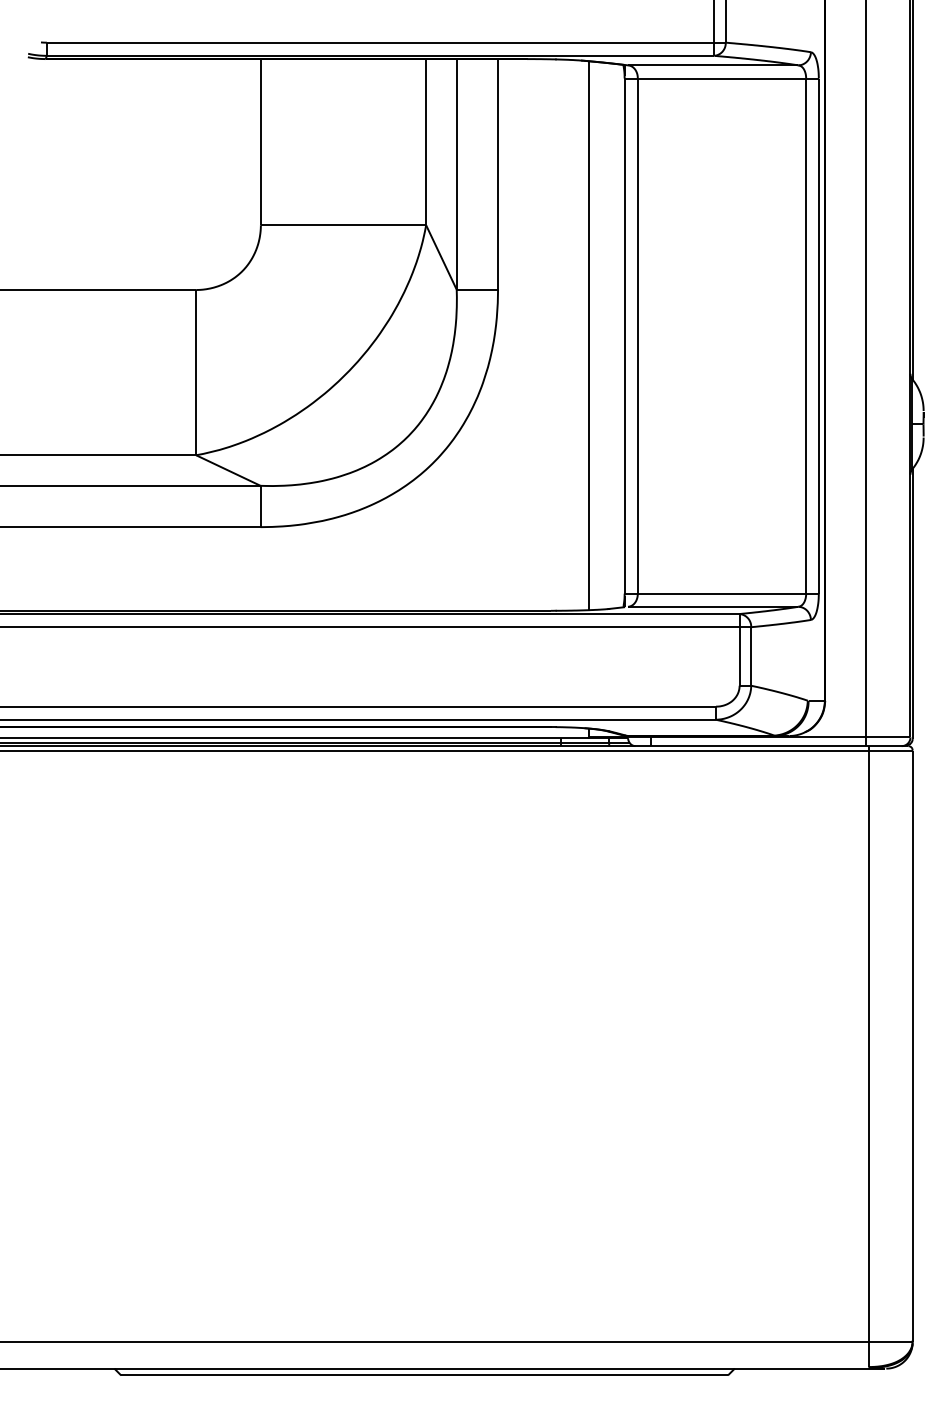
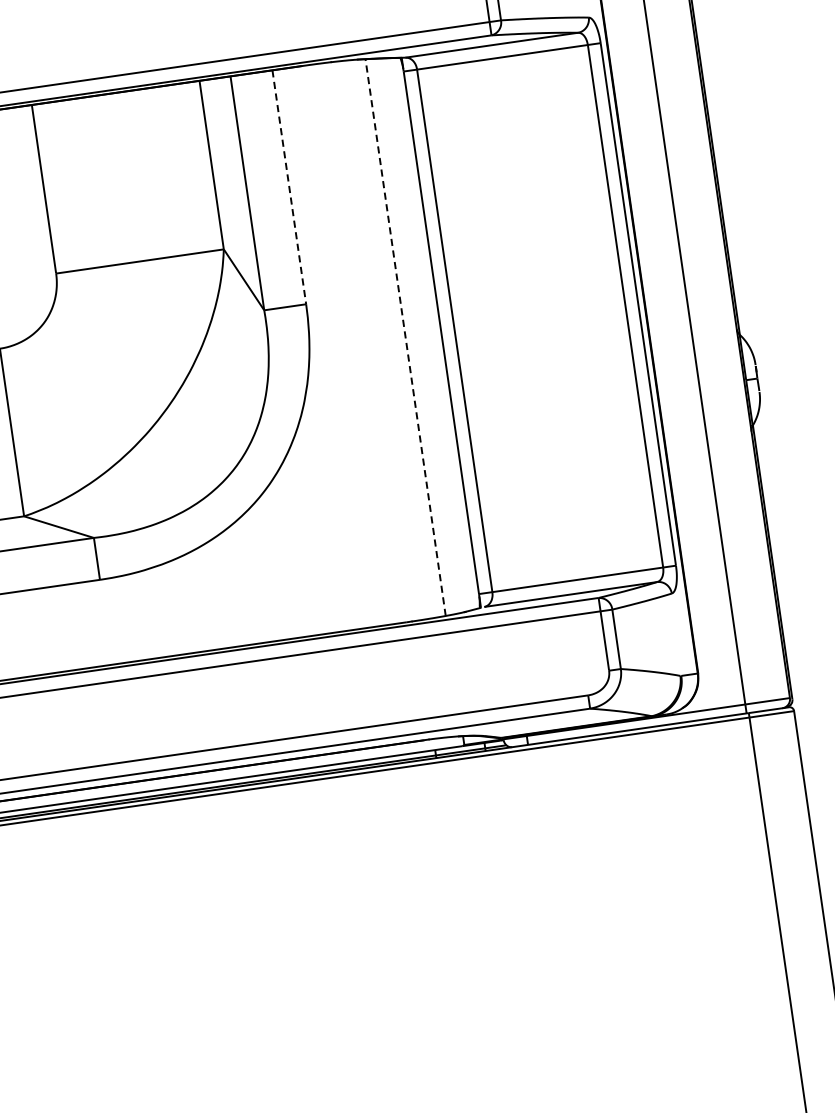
line: (498, 174) -> (289, 187), solid -> dashed
line: (589, 335) -> (405, 337), solid -> dashed

